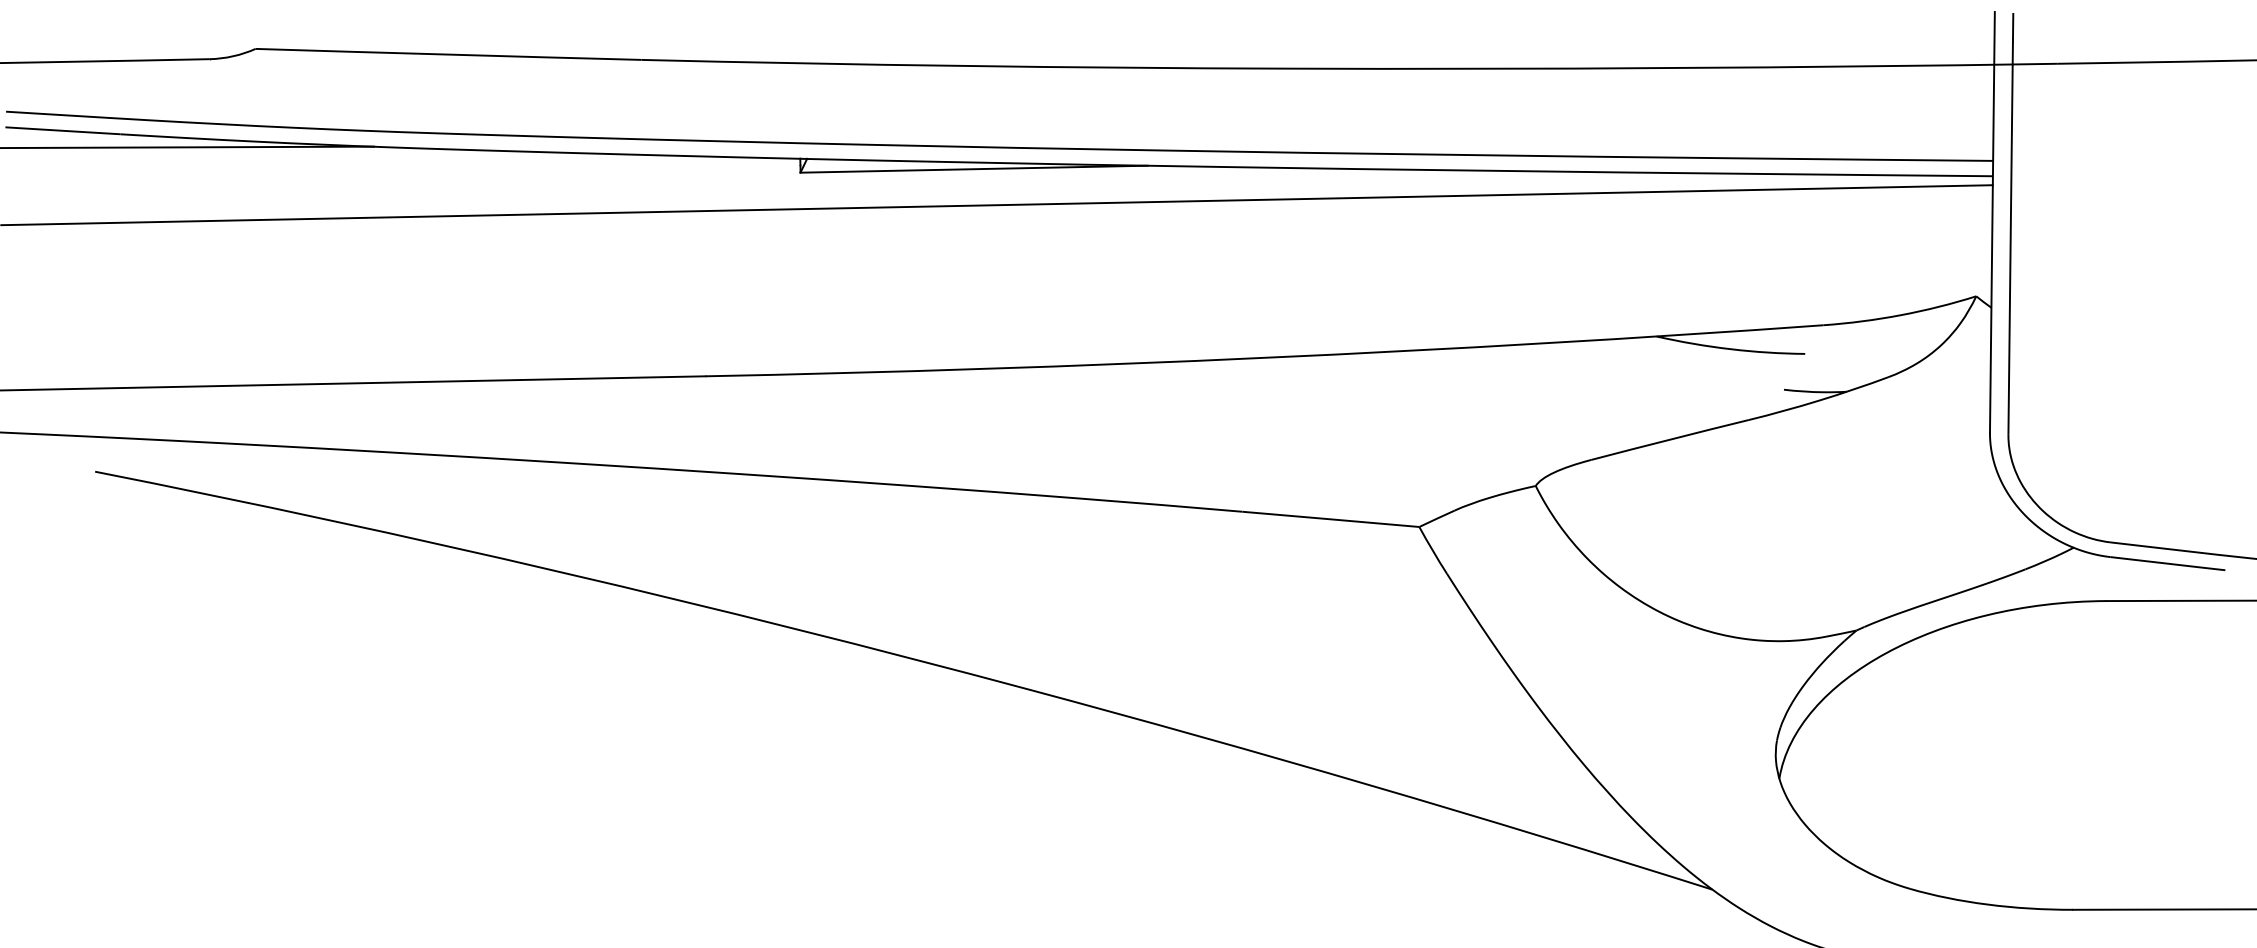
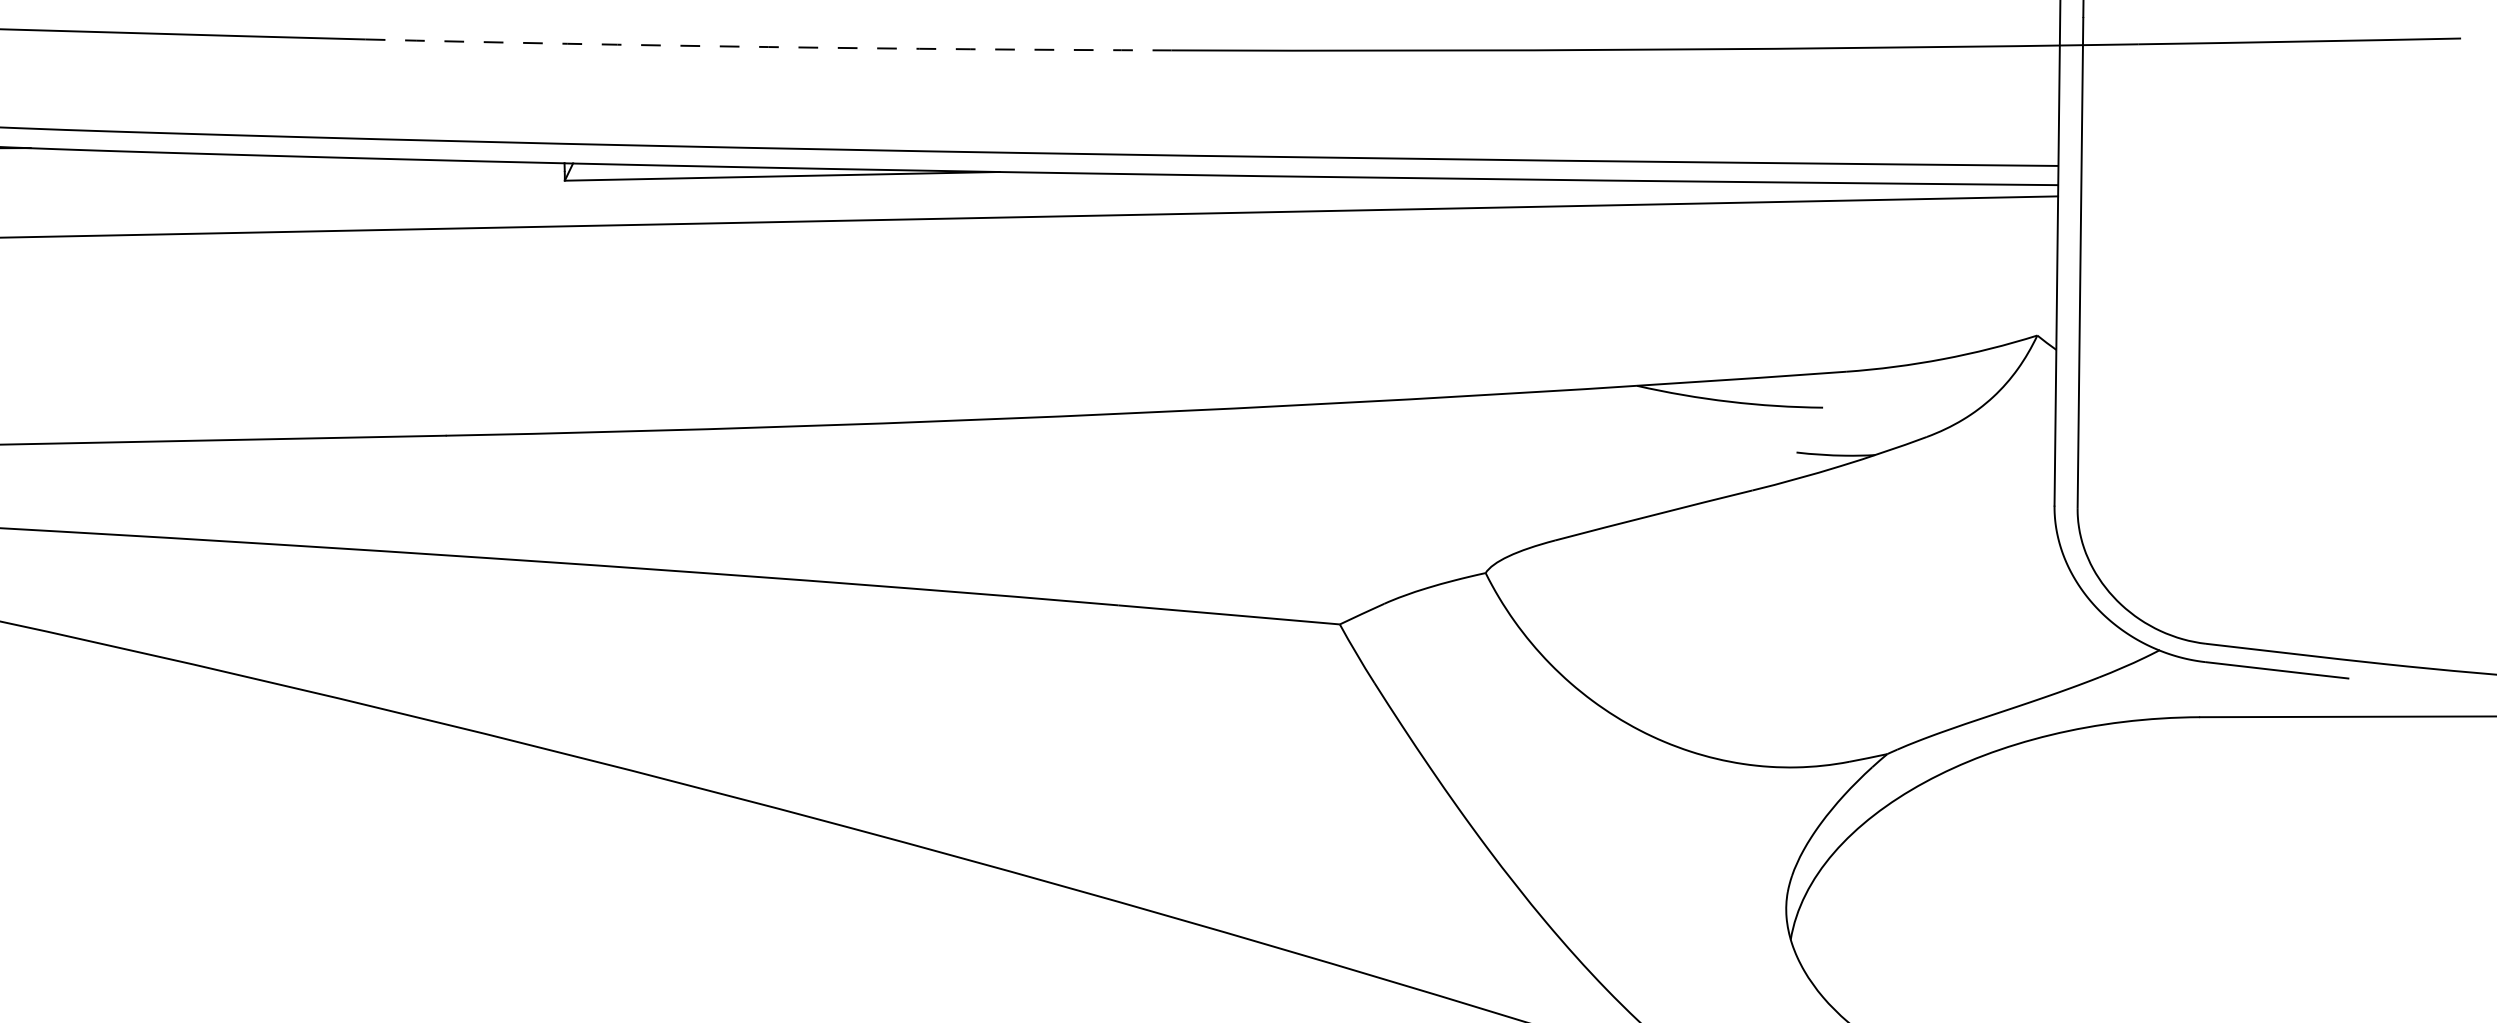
arc: (963, 65) -> (768, 46), solid -> dashed

